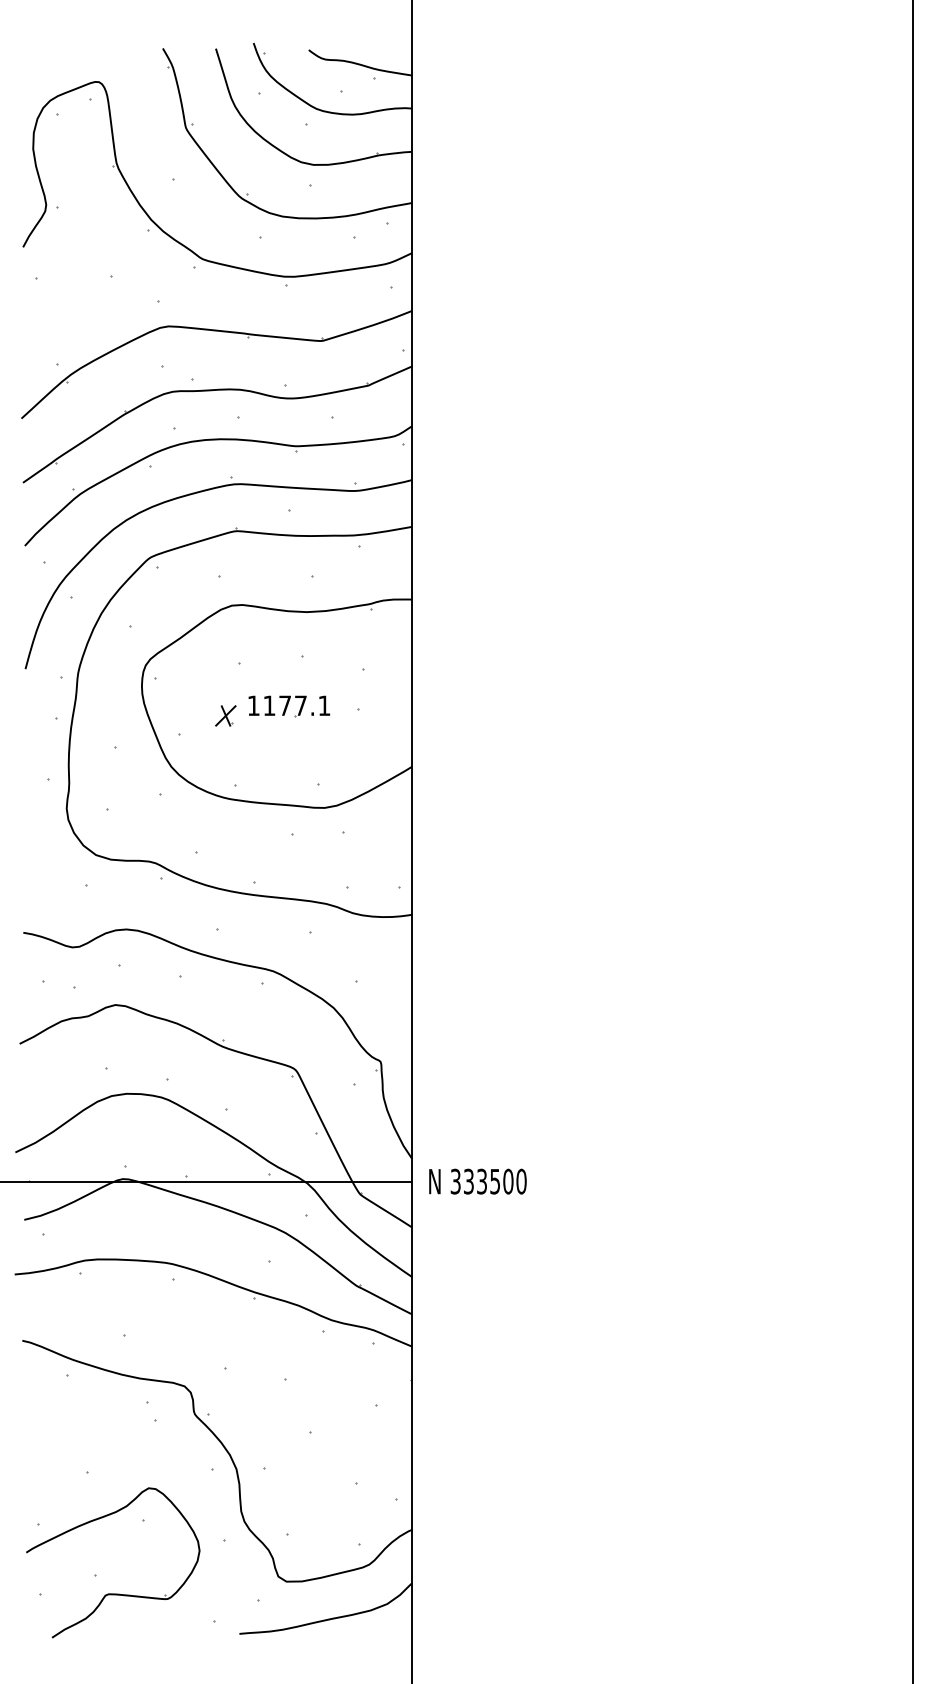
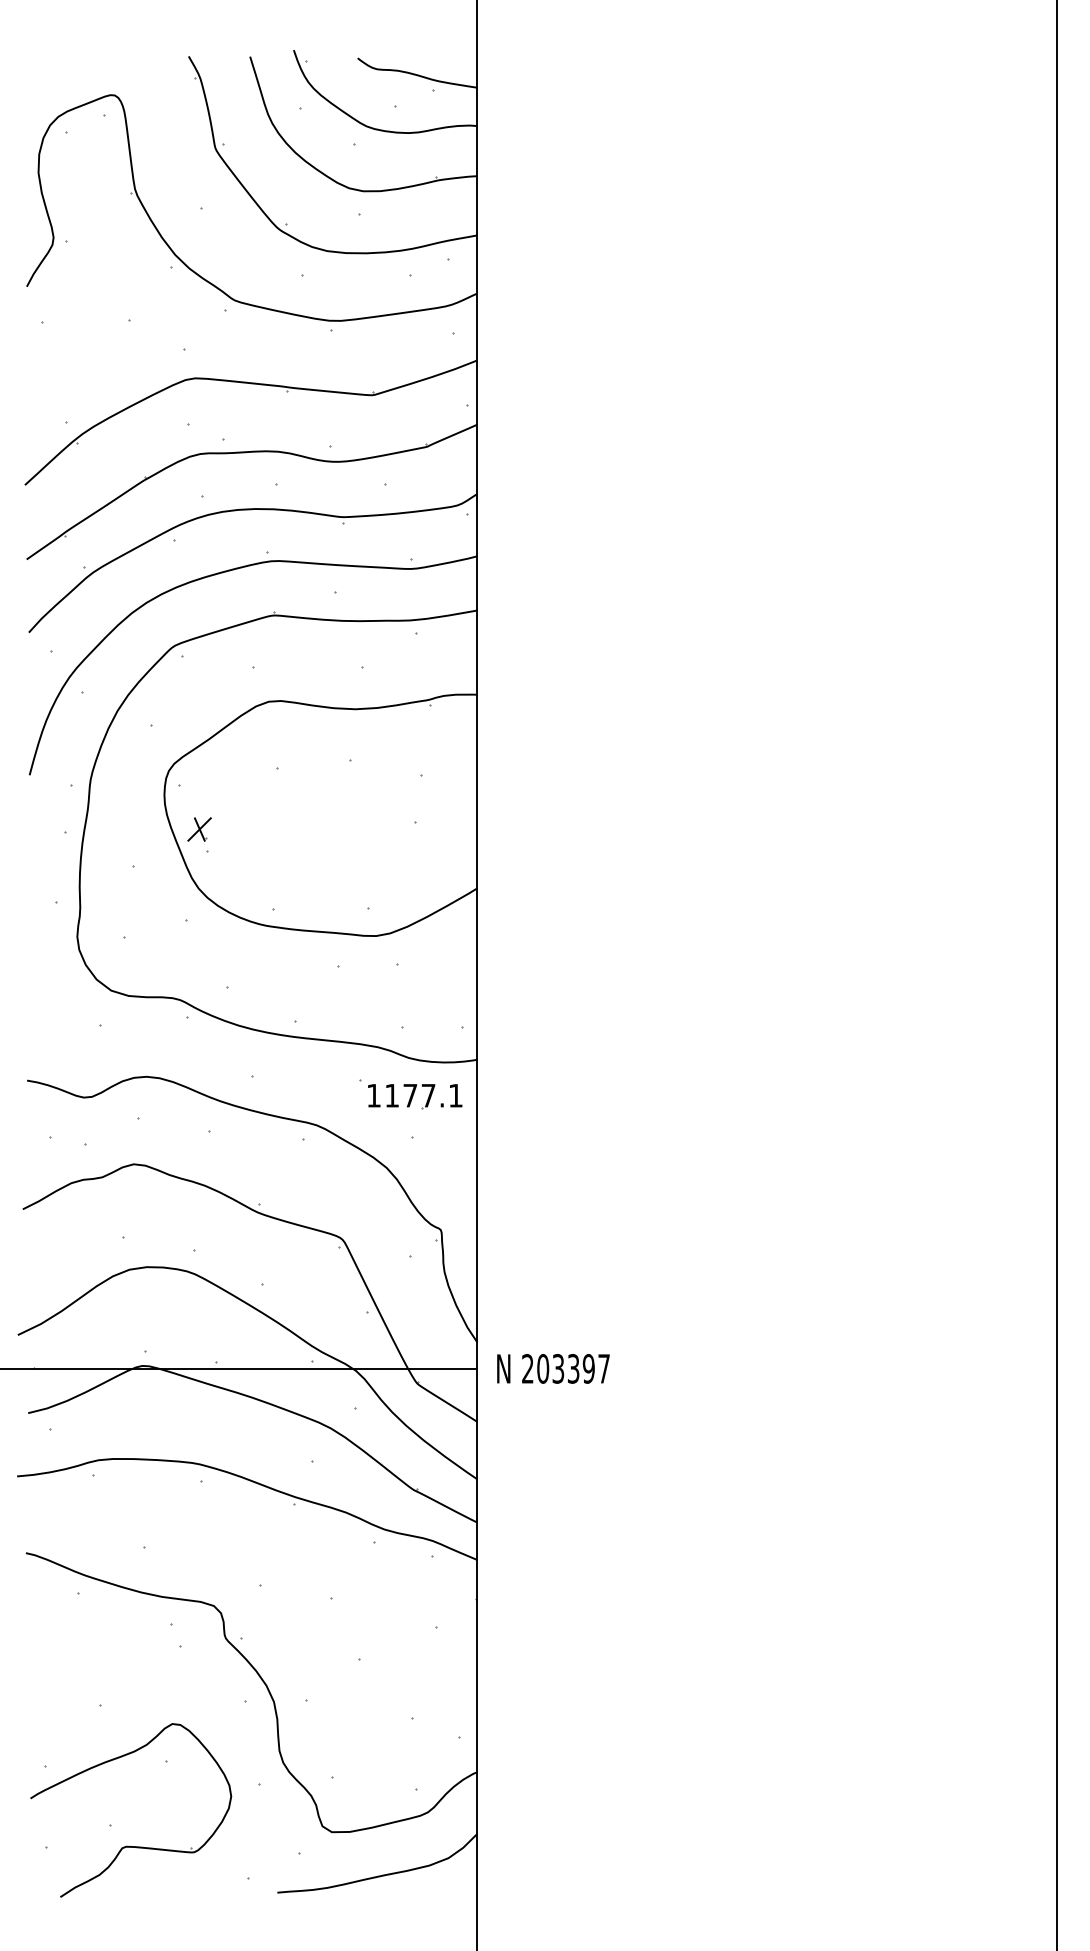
part: (289, 706) -> (415, 1096), moved
part: (225, 715) -> (199, 829), moved
text: (489, 1181) -> (566, 1368), 333500 -> 203397

